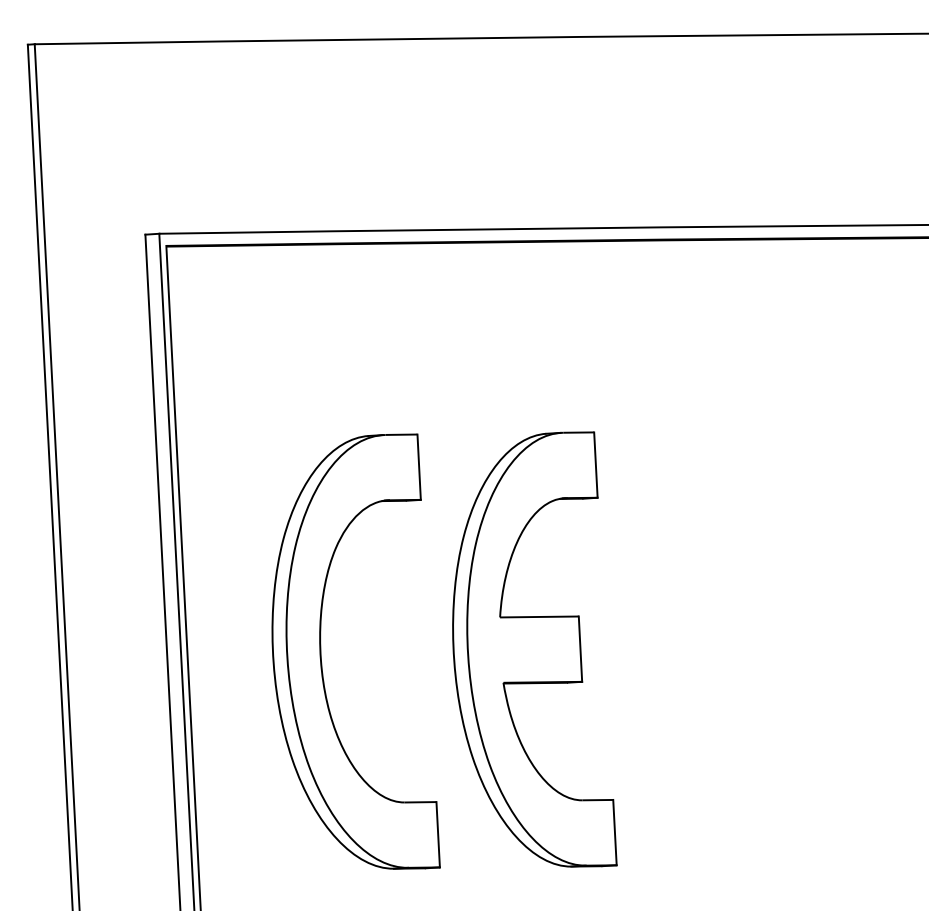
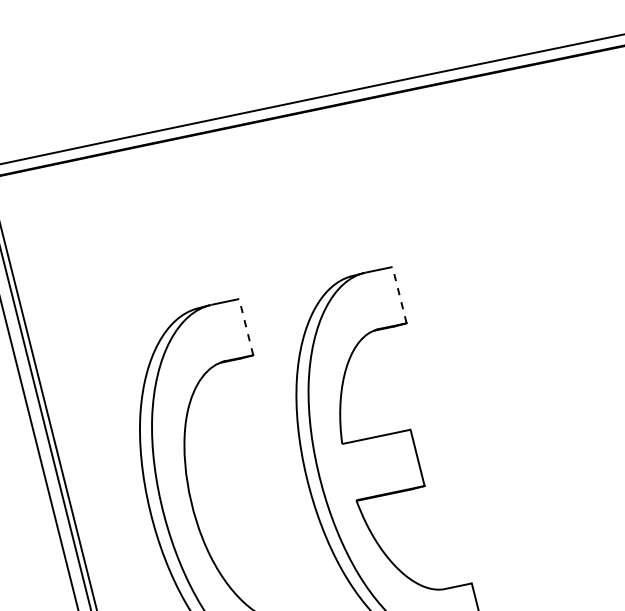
line: (595, 465) -> (399, 295), solid -> dashed
line: (419, 467) -> (246, 327), solid -> dashed

